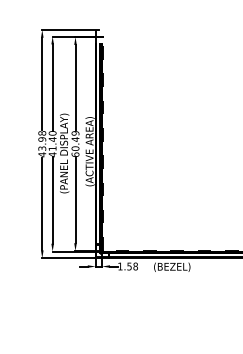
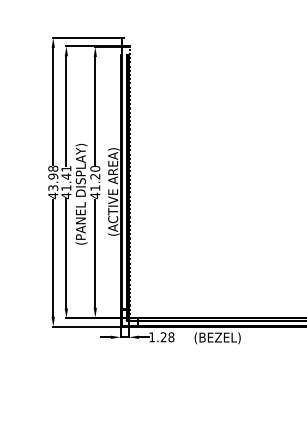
text: (52, 133) -> (66, 168), 41.40 -> 41.41
text: (75, 144) -> (95, 182), 60.49 -> 41.20
text: (129, 266) -> (163, 337), 1.58 -> 1.28

